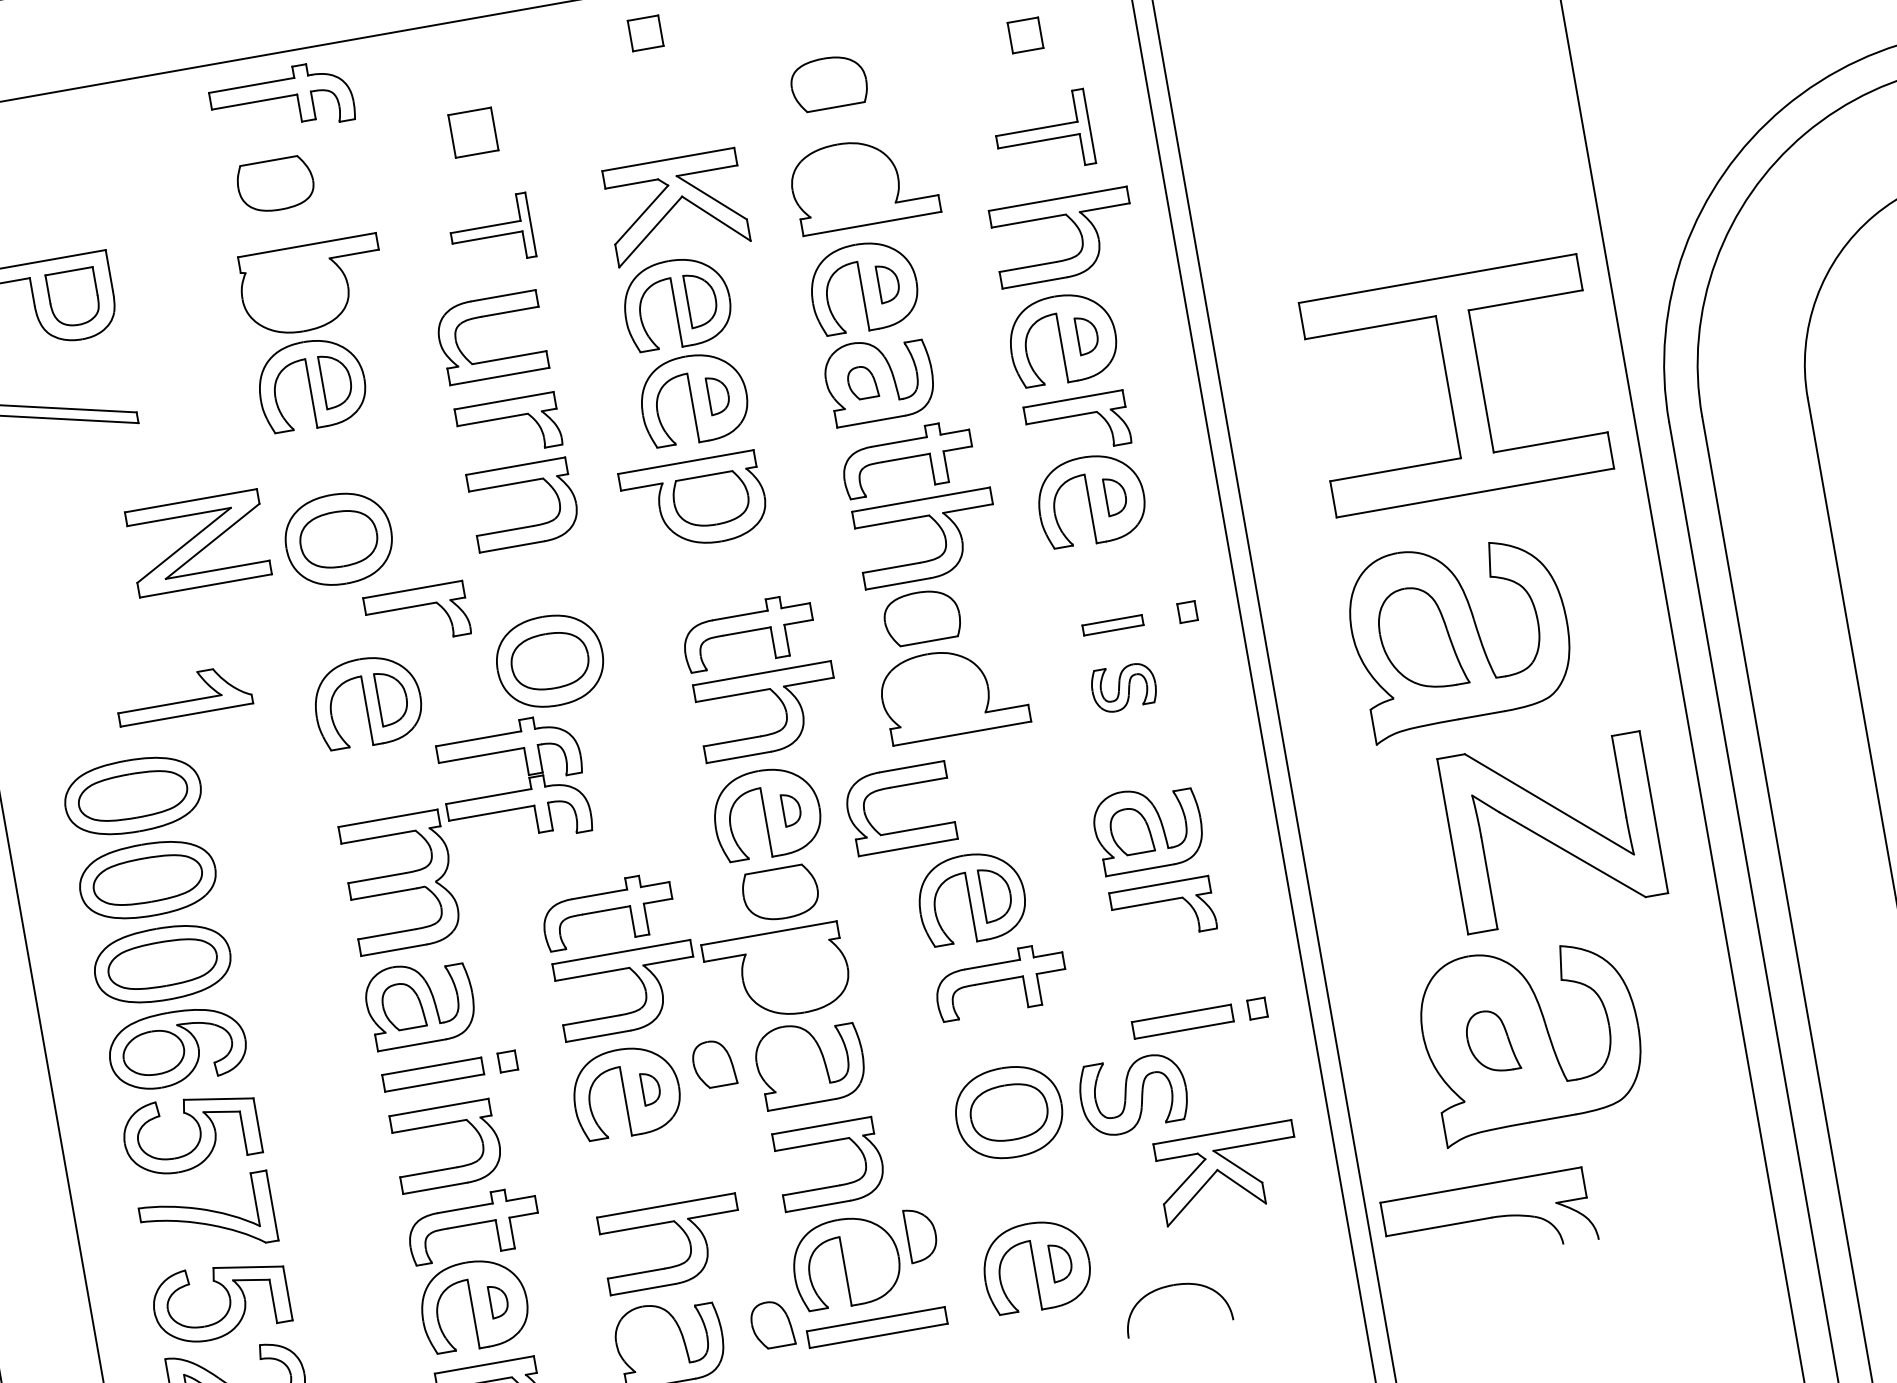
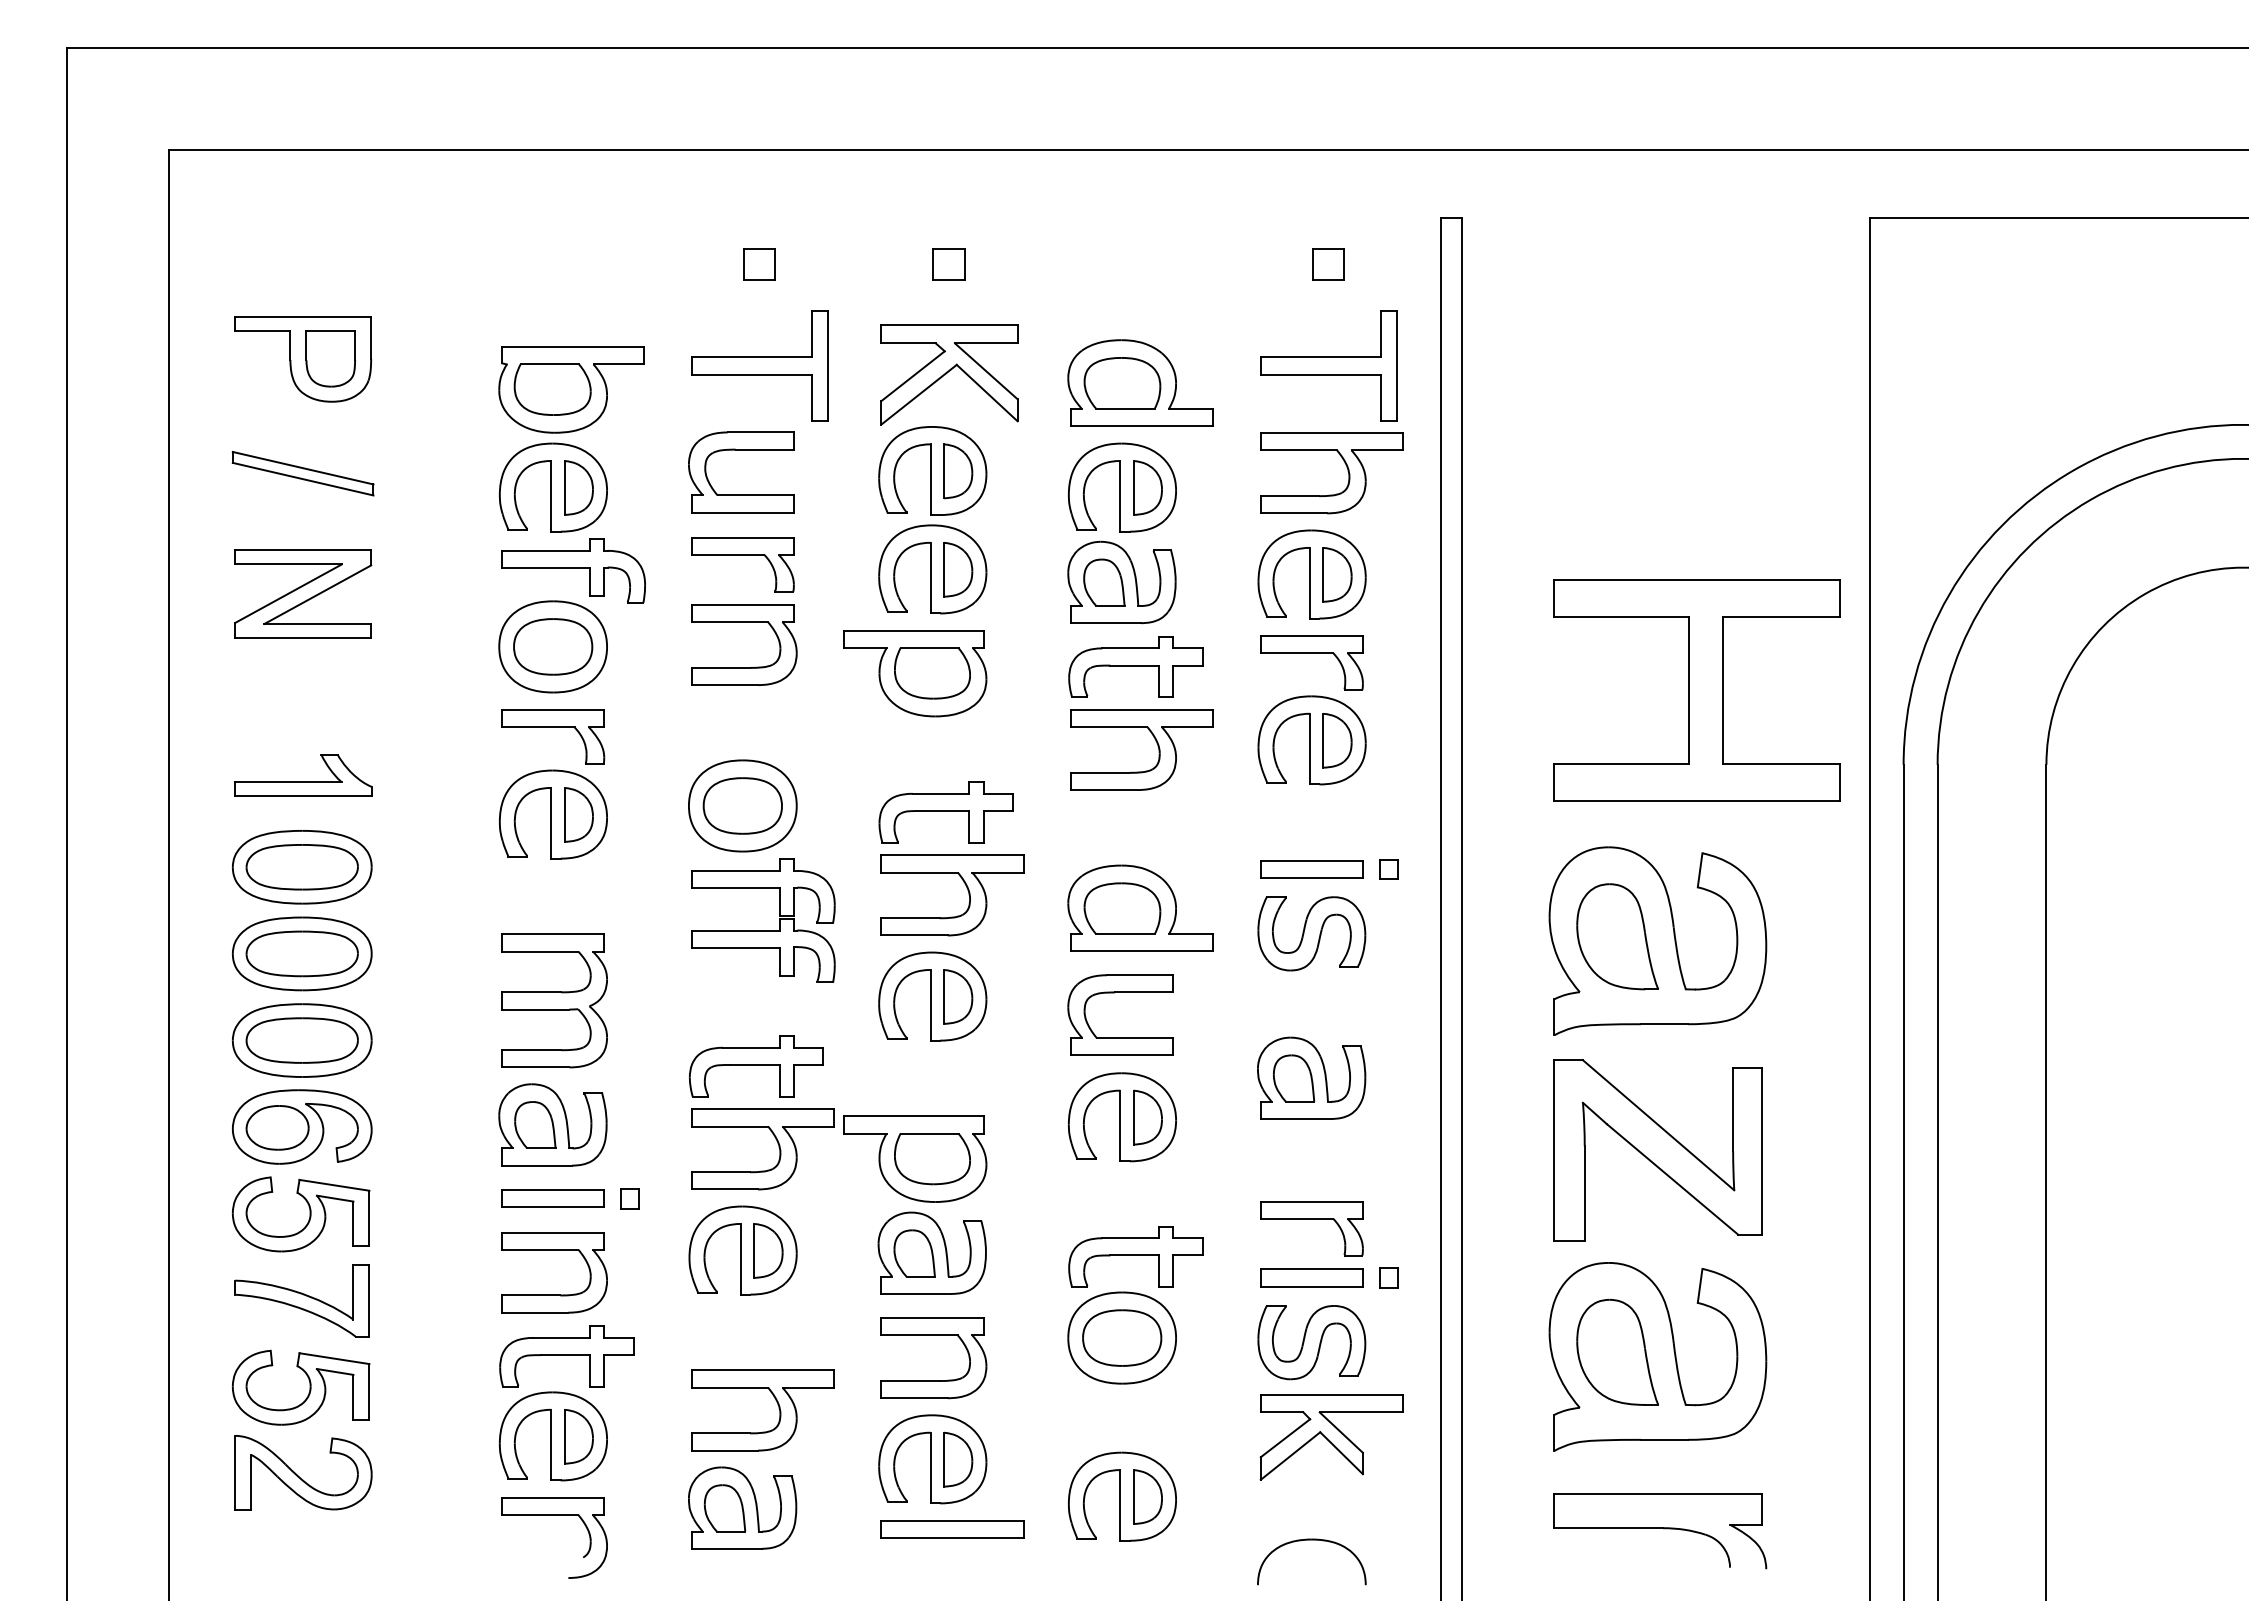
part: (645, 33) -> (948, 264), moved
part: (828, 83) -> (1122, 383), moved
part: (281, 99) -> (573, 570), moved
part: (473, 132) -> (759, 264), size x0.71
part: (1042, 133) -> (1328, 365), size x1.43
part: (275, 184) -> (552, 389), moved
part: (490, 230) -> (759, 365), size x1.67
part: (888, 282) -> (1147, 487), size x1.43
part: (1087, 334) -> (1337, 574), size x1.43
part: (862, 382) -> (1104, 582), size x1.43
part: (718, 394) -> (958, 569), size x1.43
part: (1115, 495) -> (1337, 740), size x1.43
part: (198, 542) -> (303, 593), moved
part: (415, 606) -> (553, 727), moved
part: (922, 617) -> (1122, 908), moved
part: (1112, 625) -> (1311, 869), size x1.67
part: (1123, 687) -> (1311, 933), size x1.67
part: (183, 695) -> (303, 775), moved
part: (890, 788) -> (1114, 993), moved
part: (515, 791) -> (763, 930), moved
part: (791, 809) -> (958, 996), size x1.67
part: (1552, 829) -> (1657, 1150), moved
part: (780, 894) -> (932, 1159), moved
part: (1161, 902) -> (1311, 1219), moved
part: (1000, 981) -> (1135, 1256), moved
part: (1491, 1040) -> (1617, 1351), size x1.67
part: (713, 1064) -> (914, 1253), moved
part: (650, 1088) -> (768, 1250), size x1.67
part: (1133, 1095) -> (1311, 1342), moved
part: (1489, 1221) -> (1660, 1531), moved
part: (921, 1234) -> (958, 1459), moved
part: (1060, 1261) -> (1147, 1496), size x1.43
part: (1173, 1286) -> (1311, 1540), moved
part: (498, 1301) -> (578, 1436), size x1.67
part: (771, 1324) -> (724, 1508), moved

